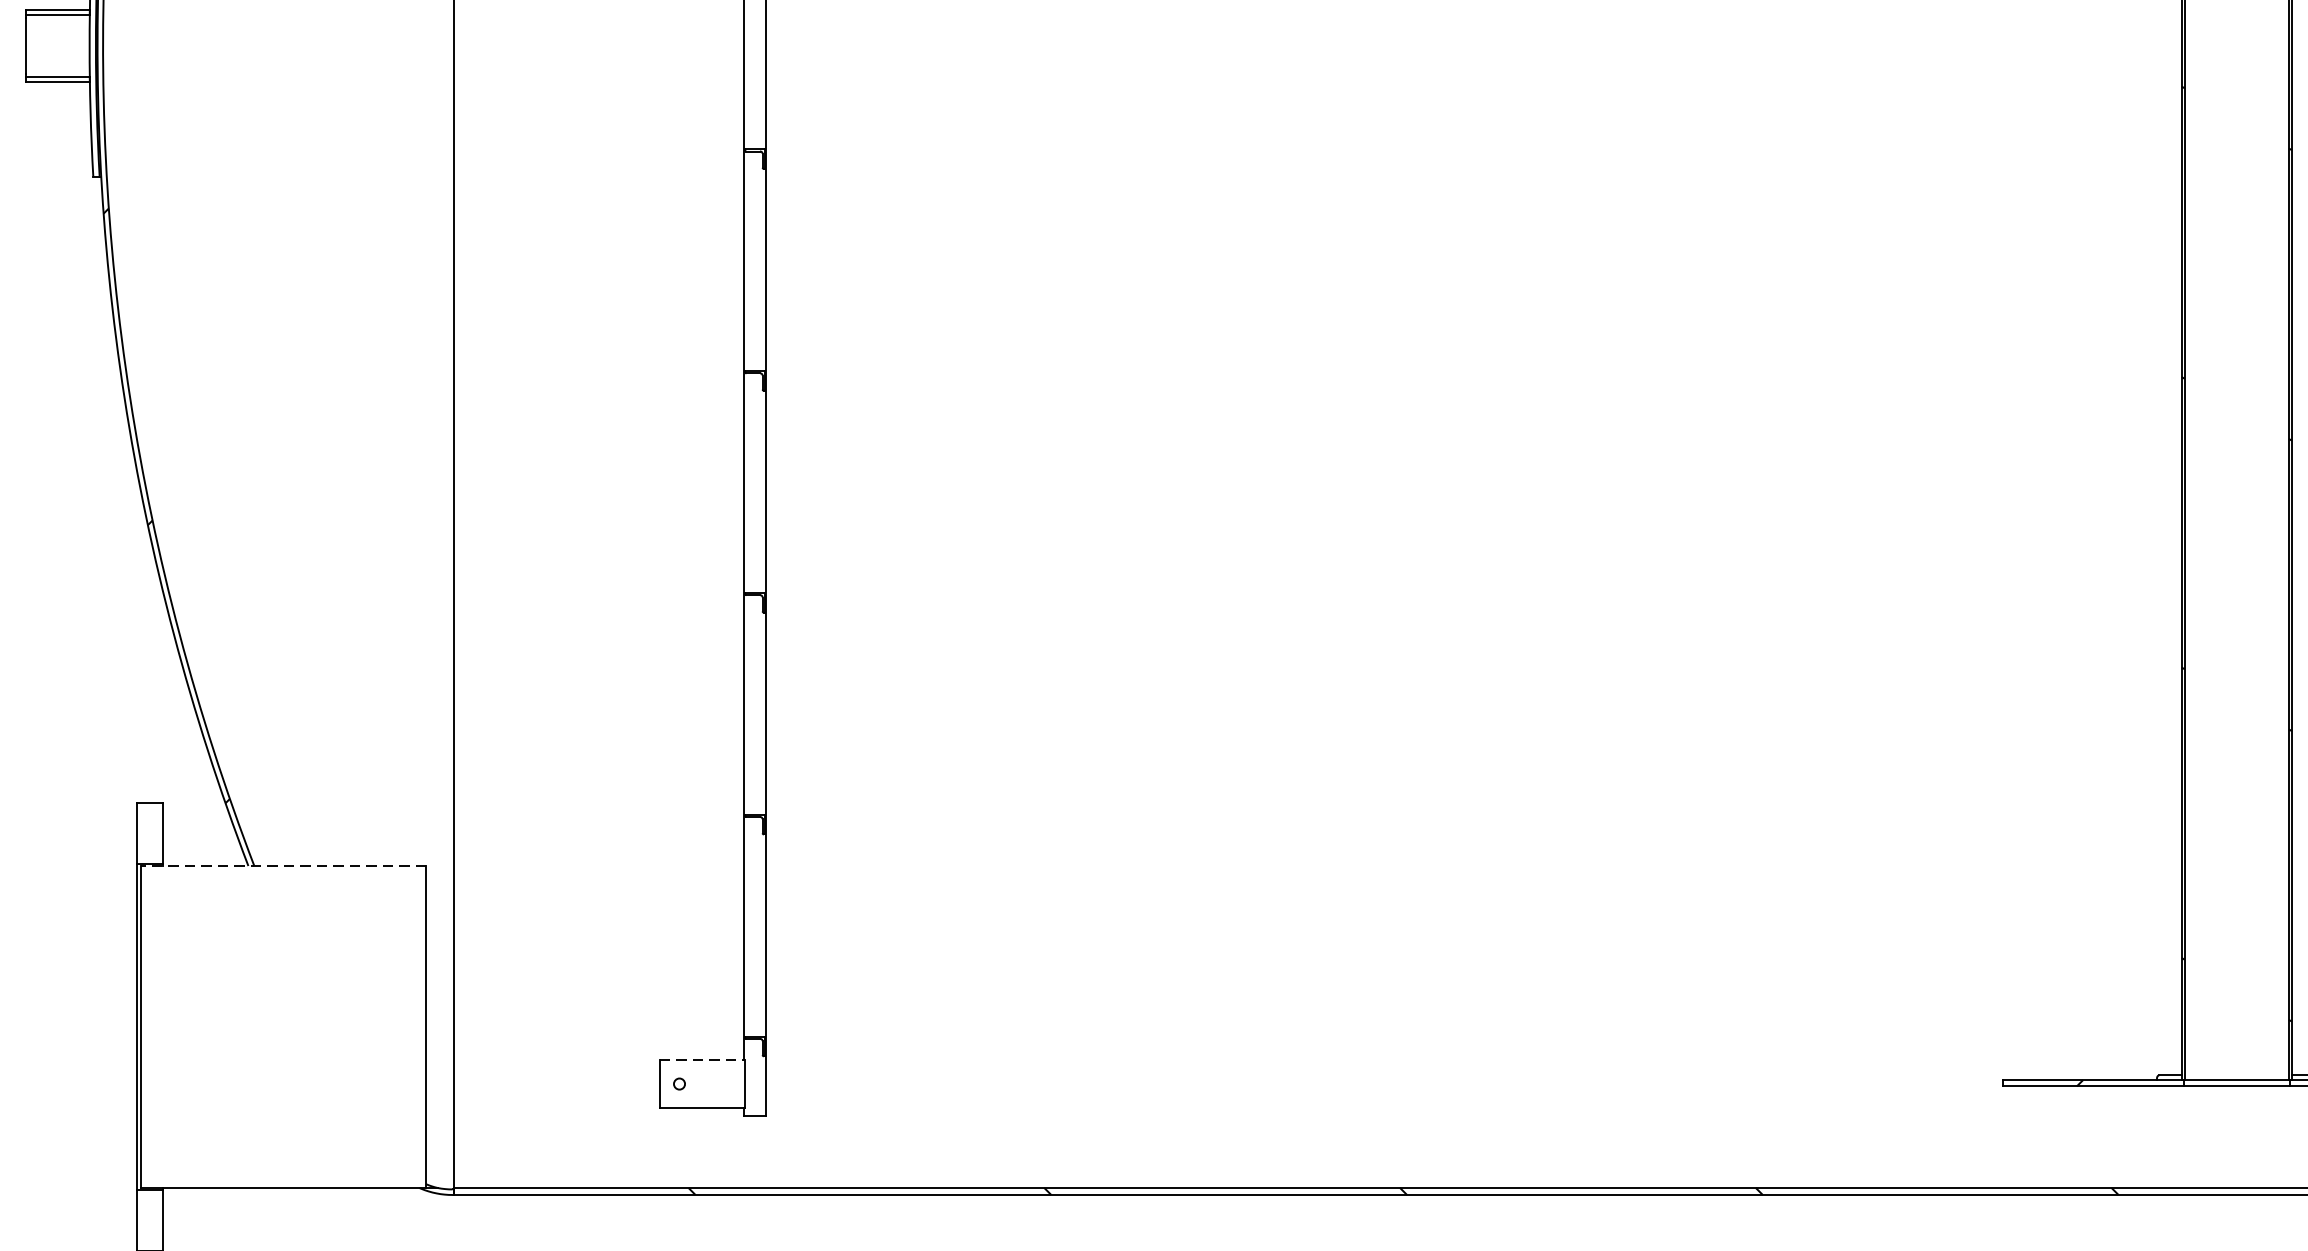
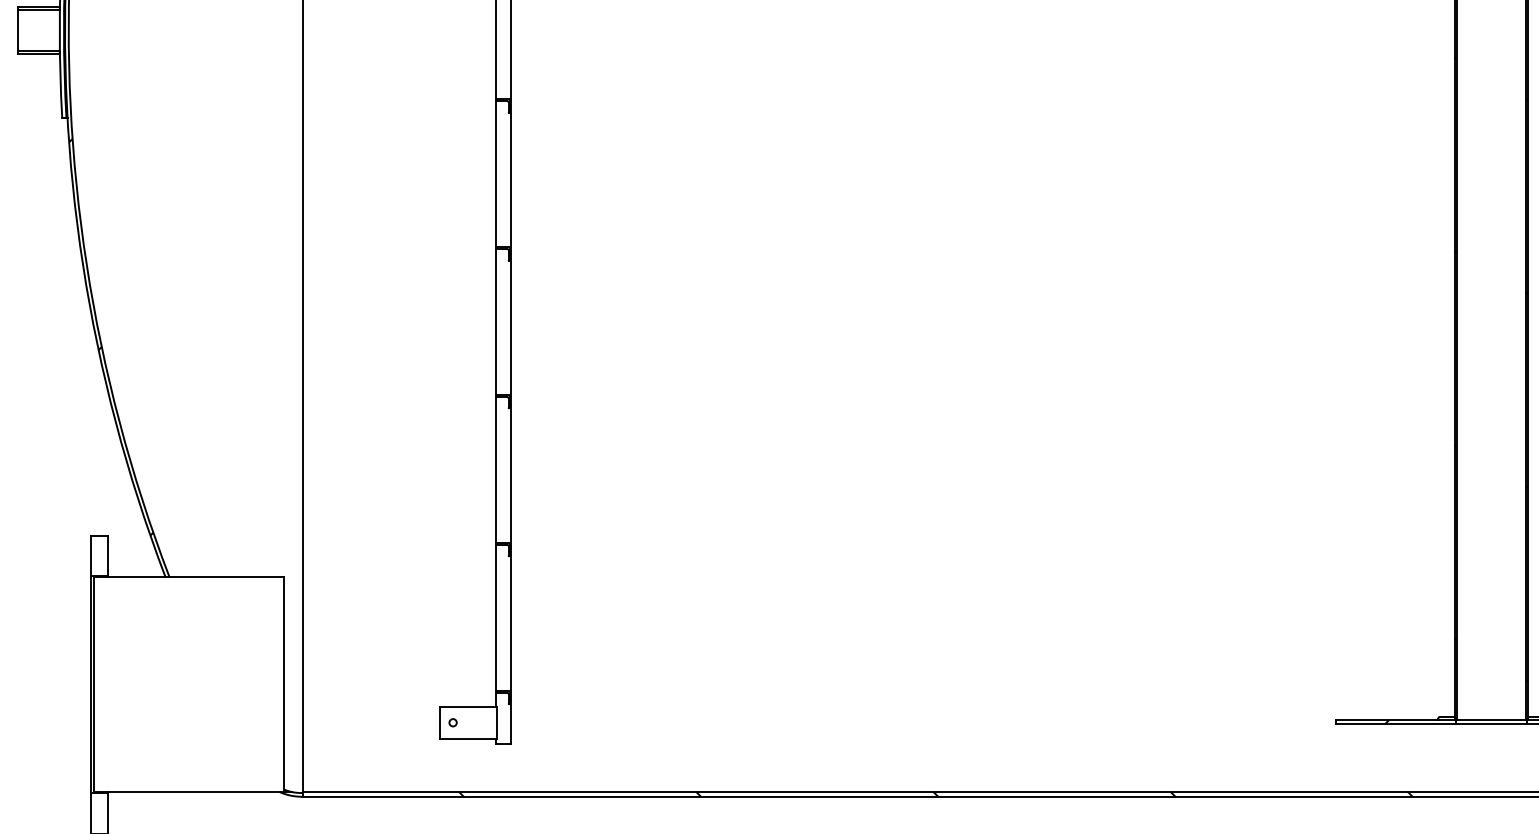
line: (282, 866) -> (188, 577), dashed -> solid
line: (702, 1059) -> (468, 706), dashed -> solid

